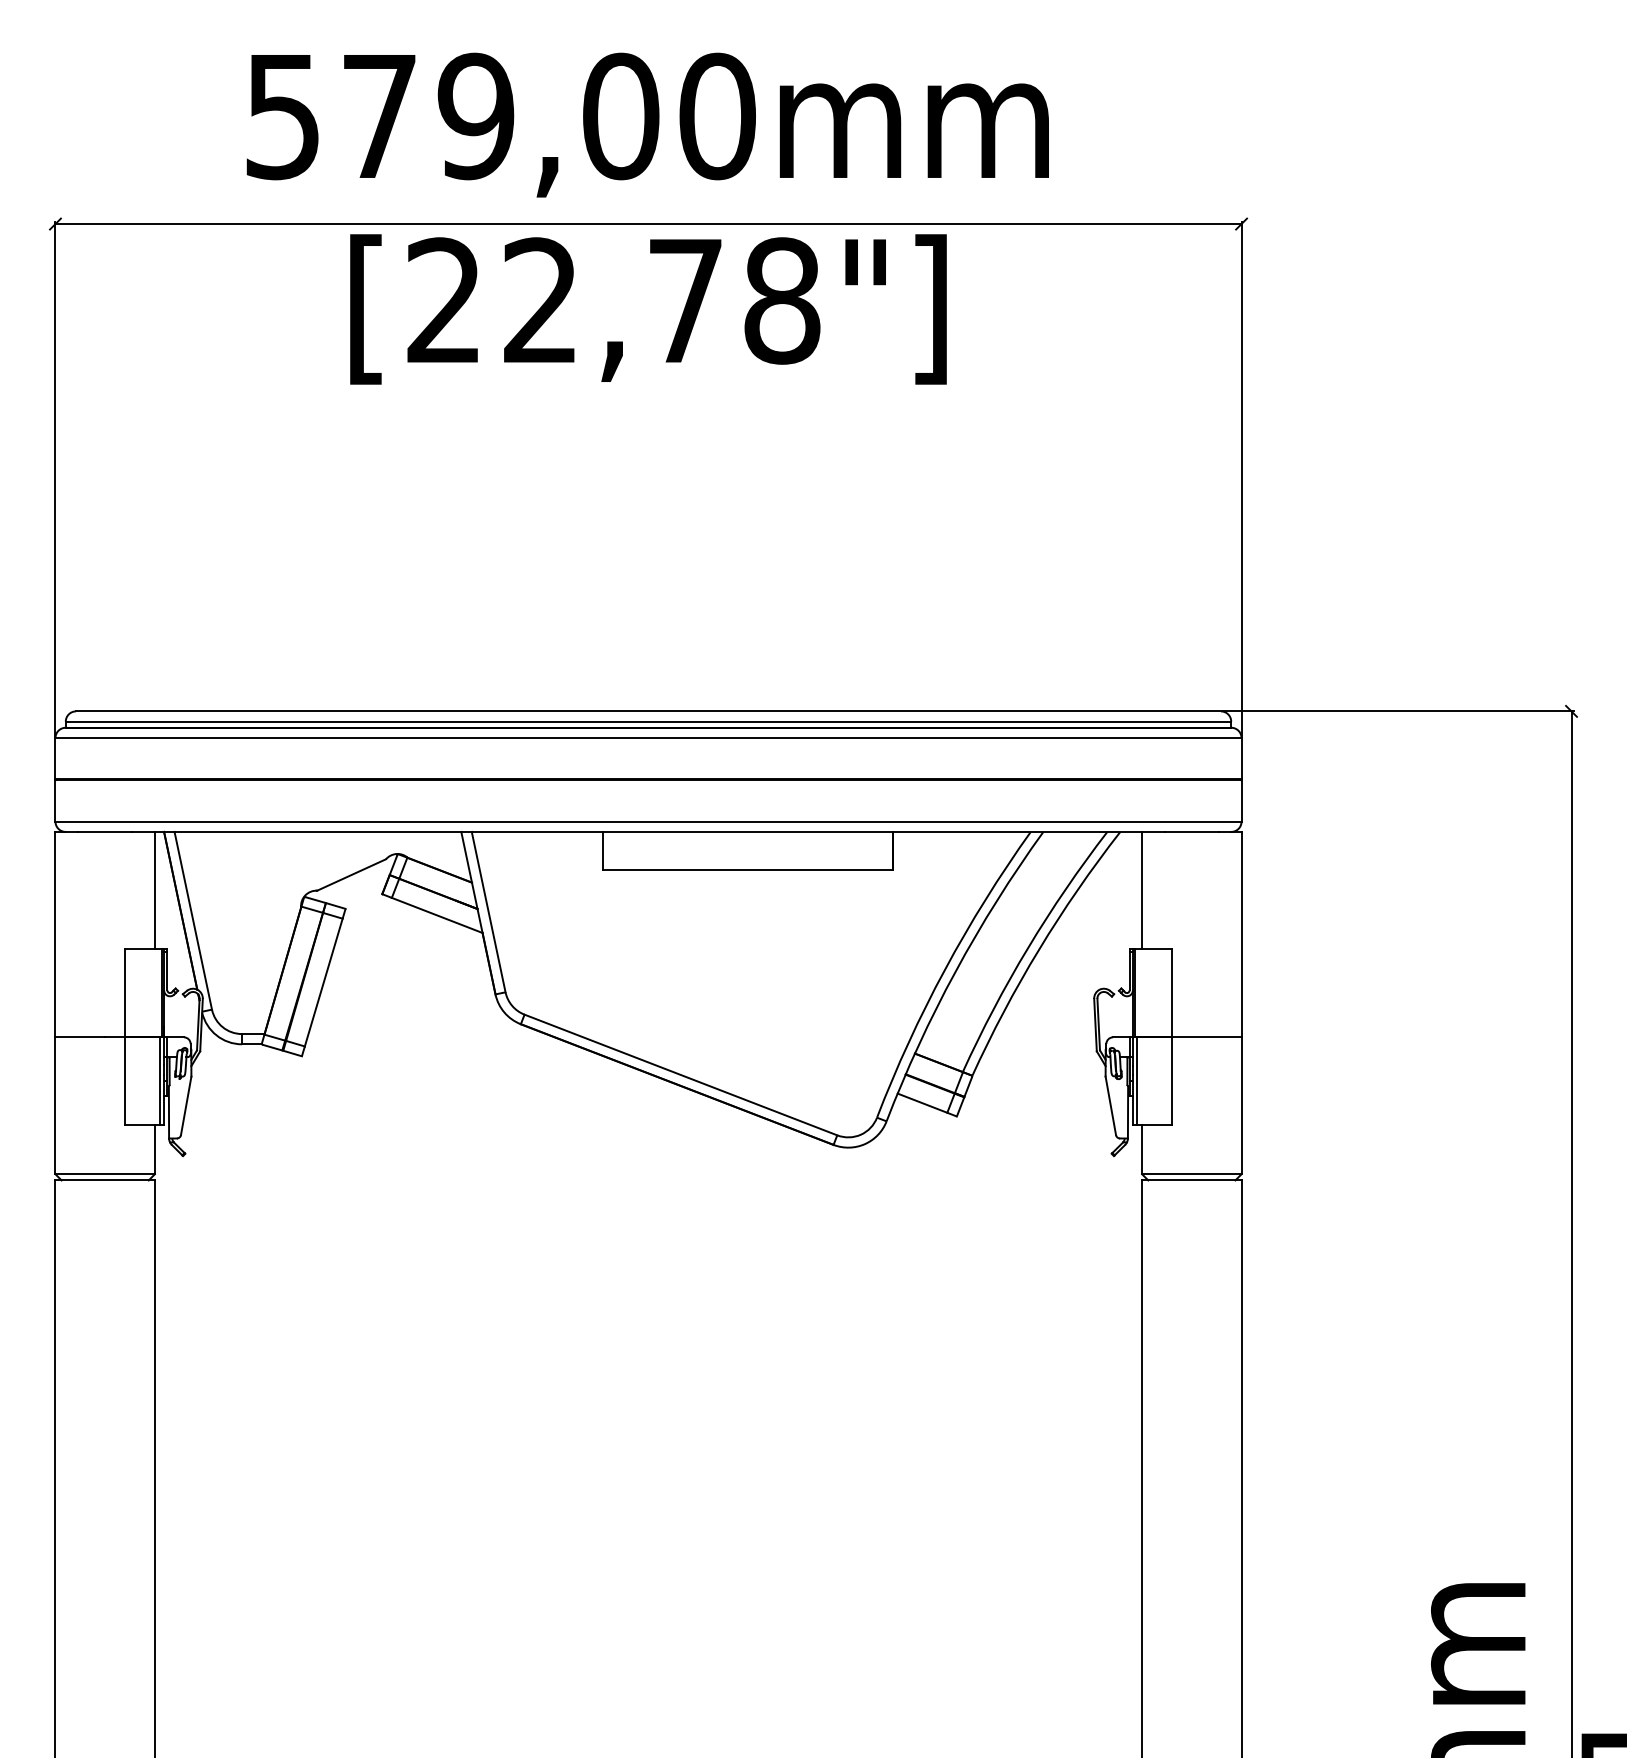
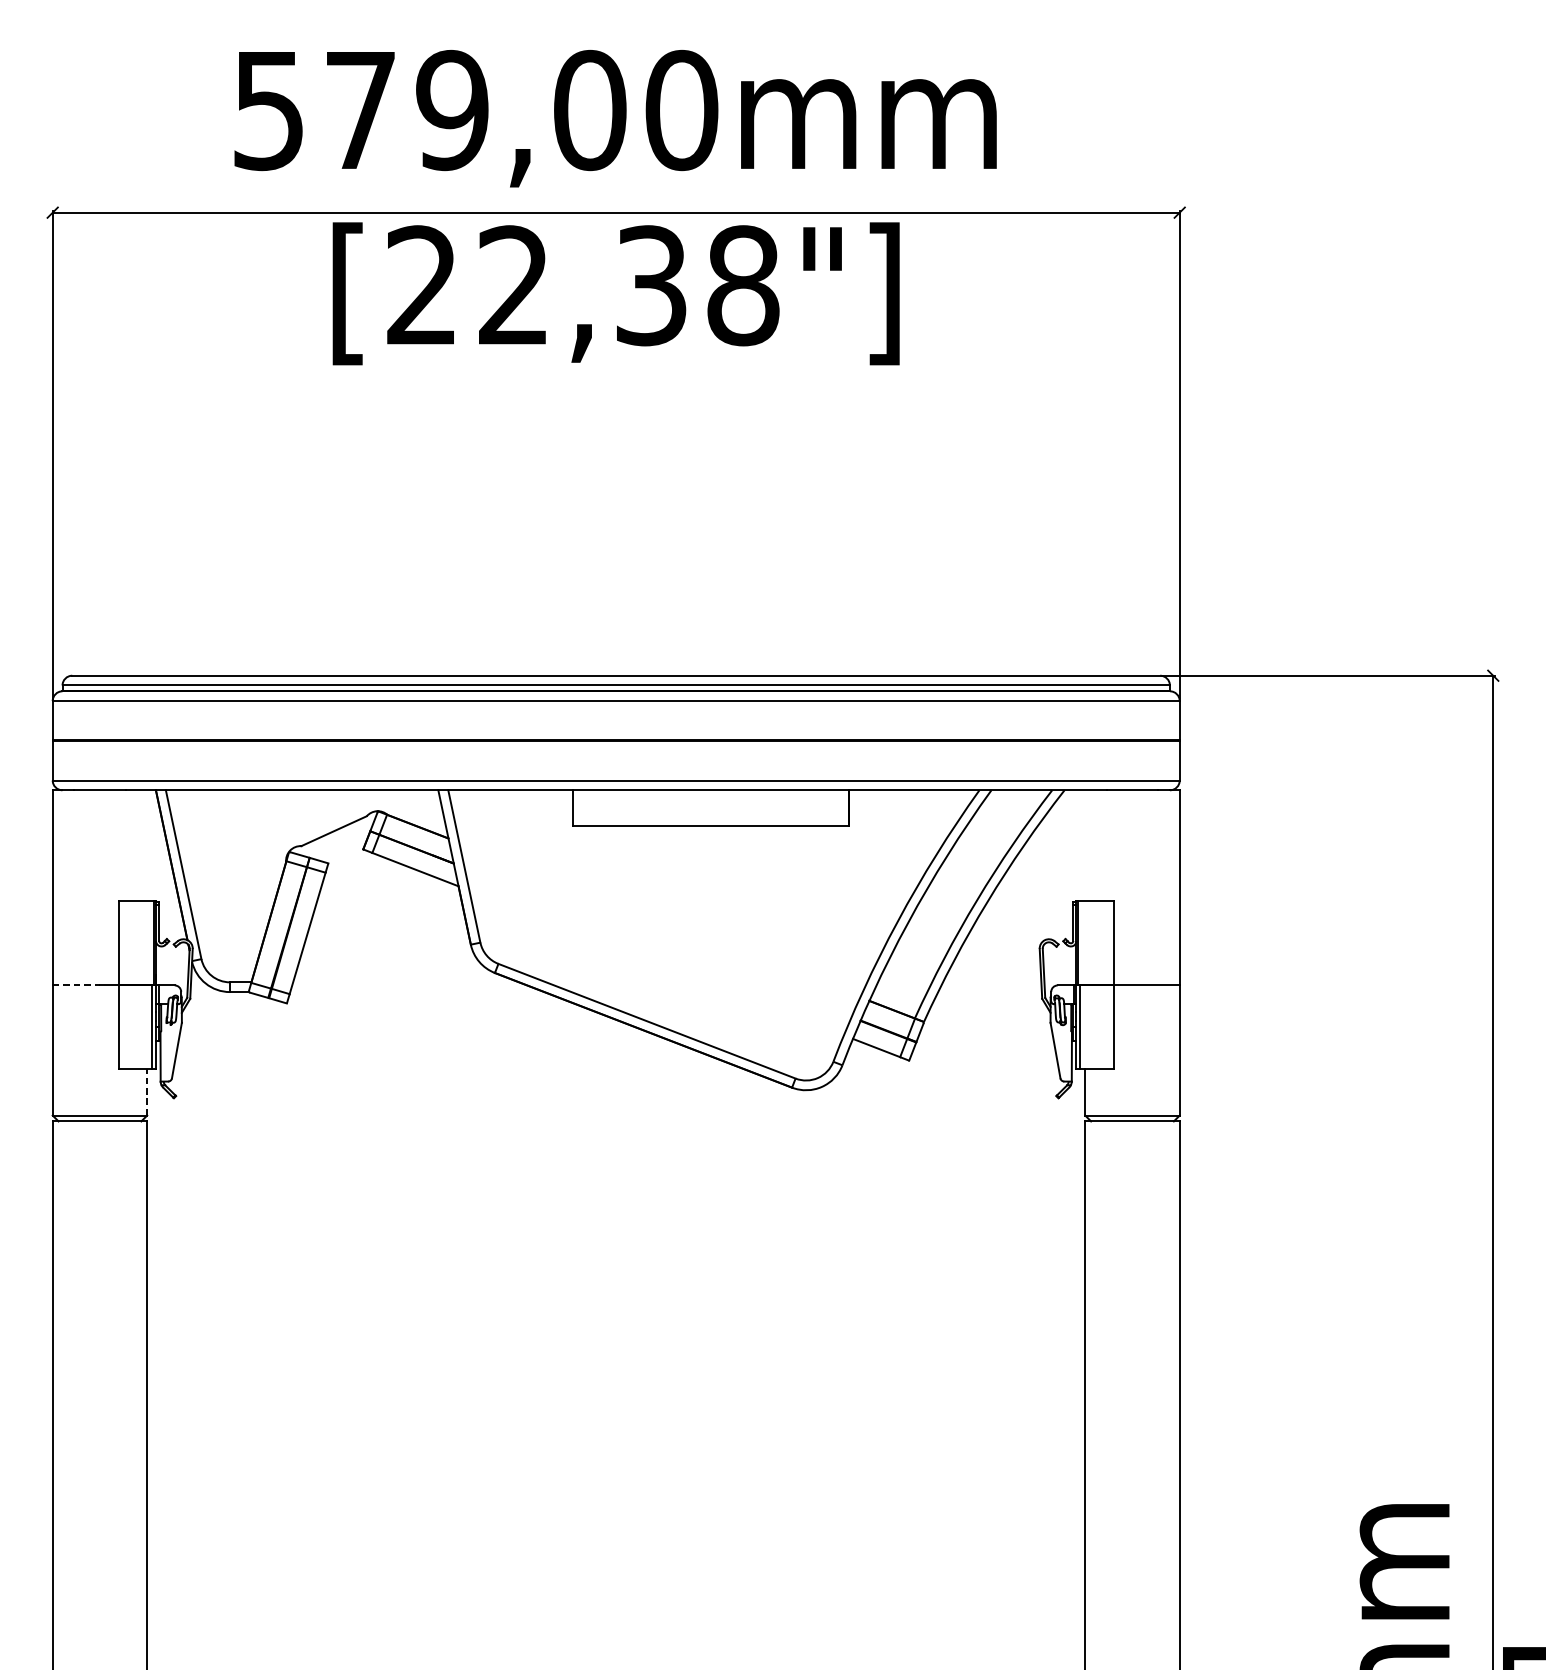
text: (685, 300) -> (651, 285), [22,78"] -> [22,38"]
line: (154, 889) -> (146, 844), removed
line: (1142, 889) -> (1085, 844), removed
line: (80, 1036) -> (76, 984), solid -> dashed
line: (154, 1149) -> (146, 1092), solid -> dashed

